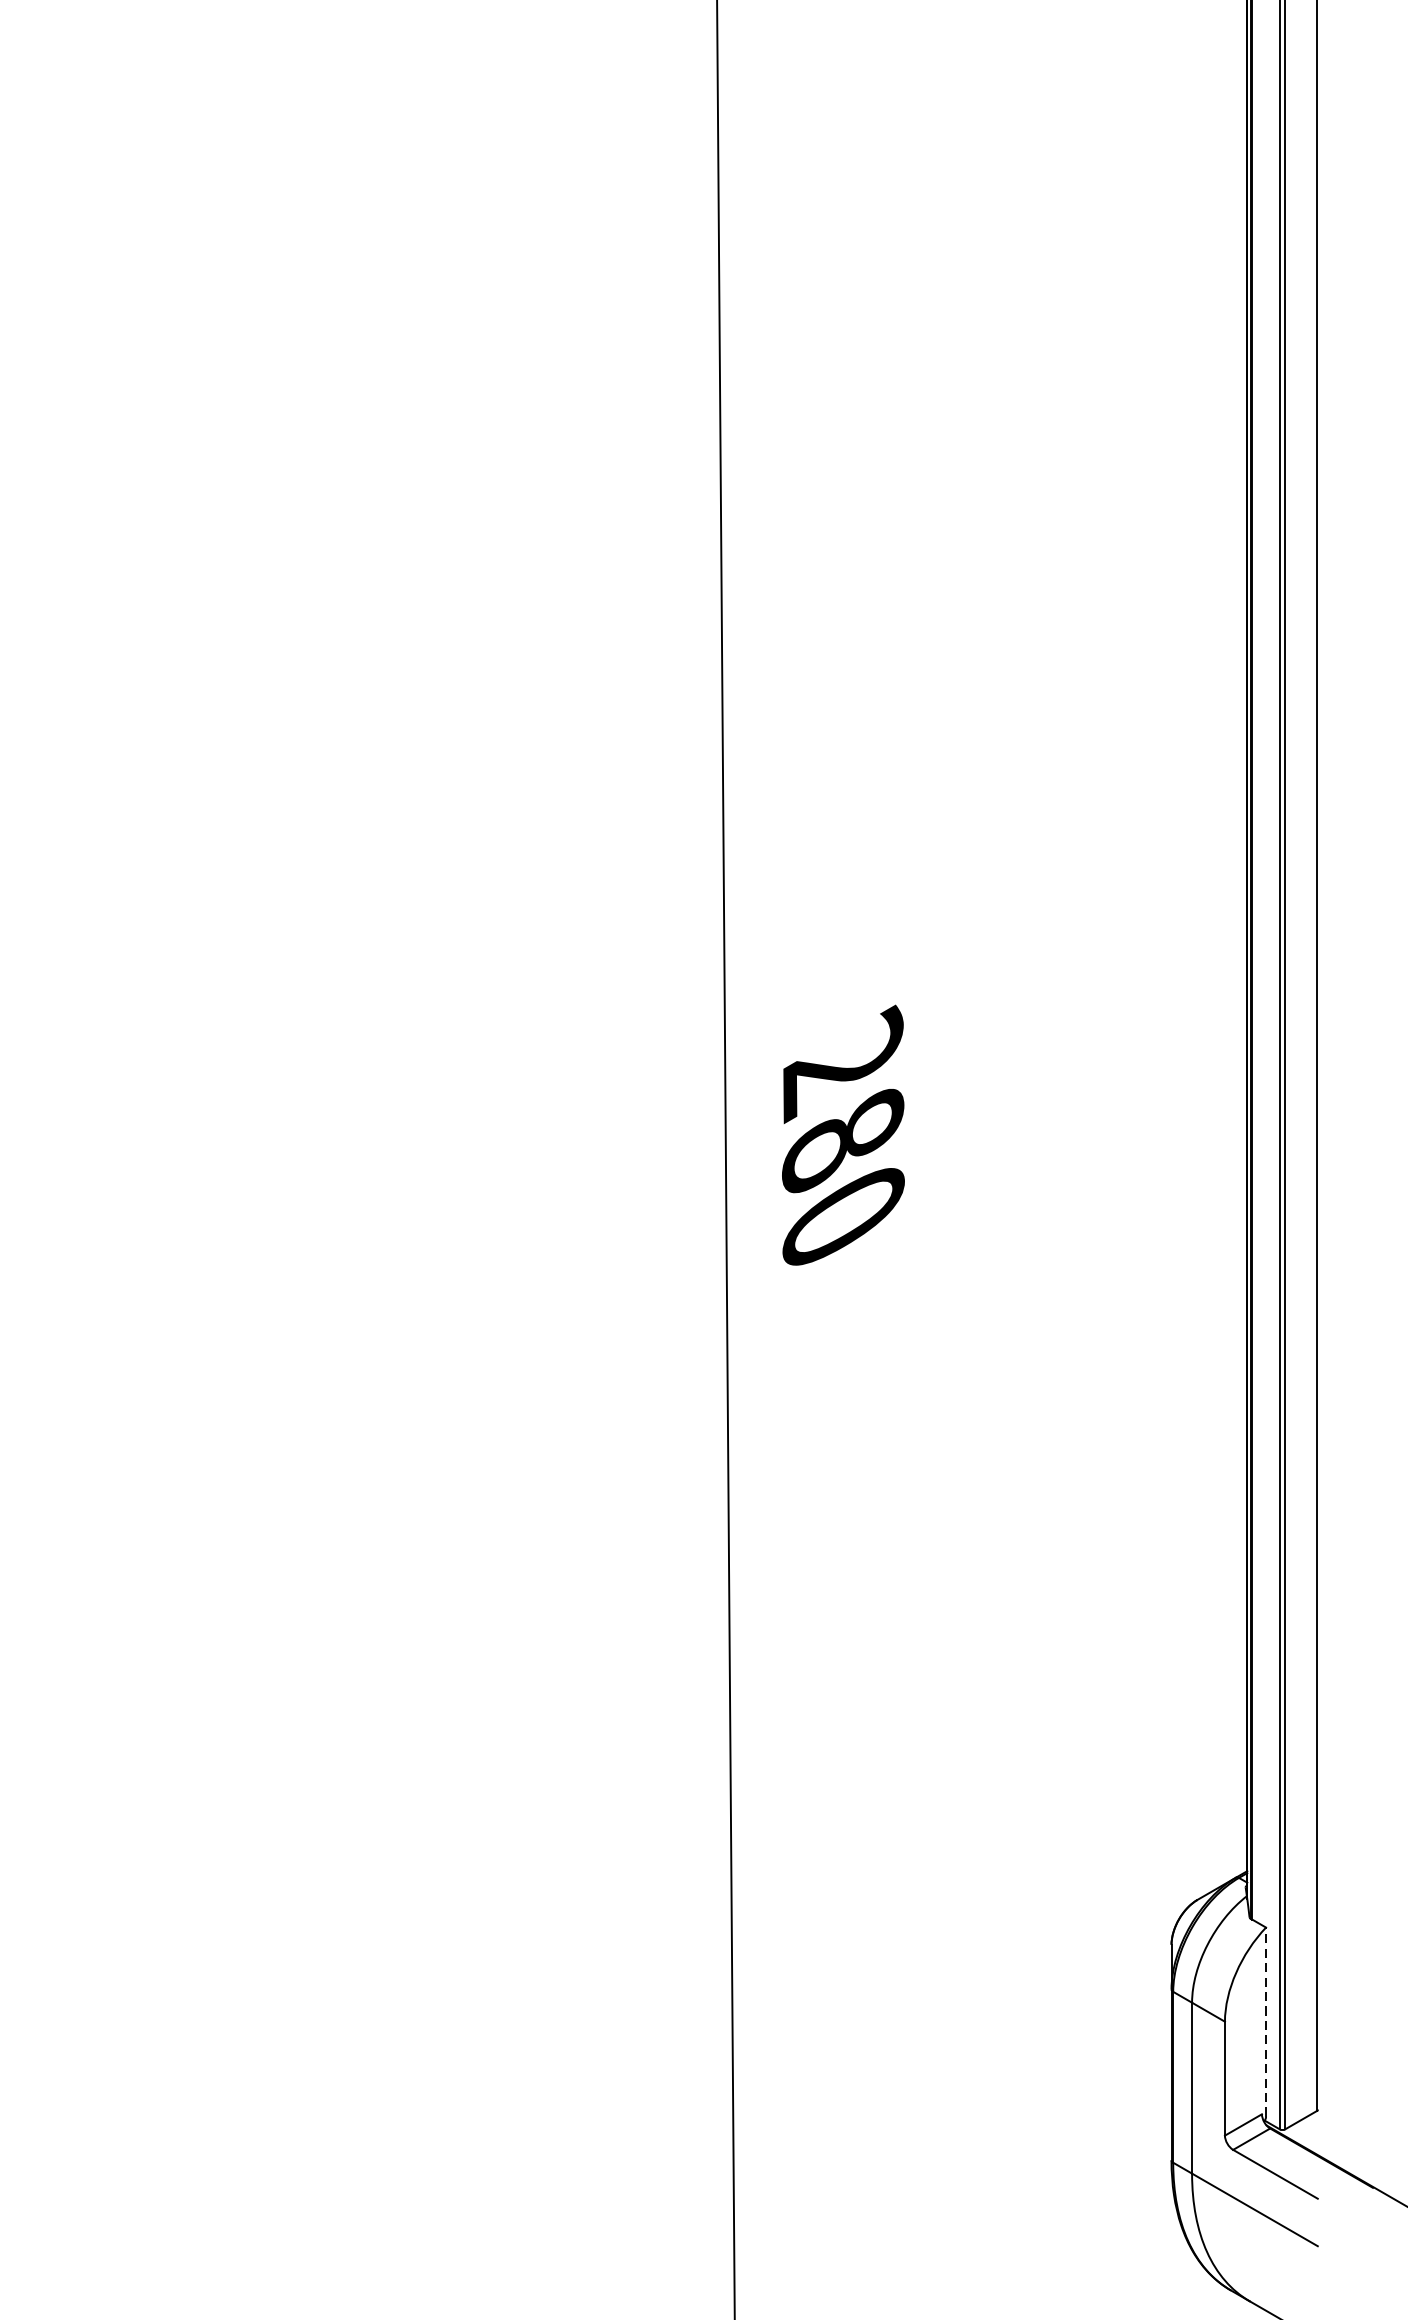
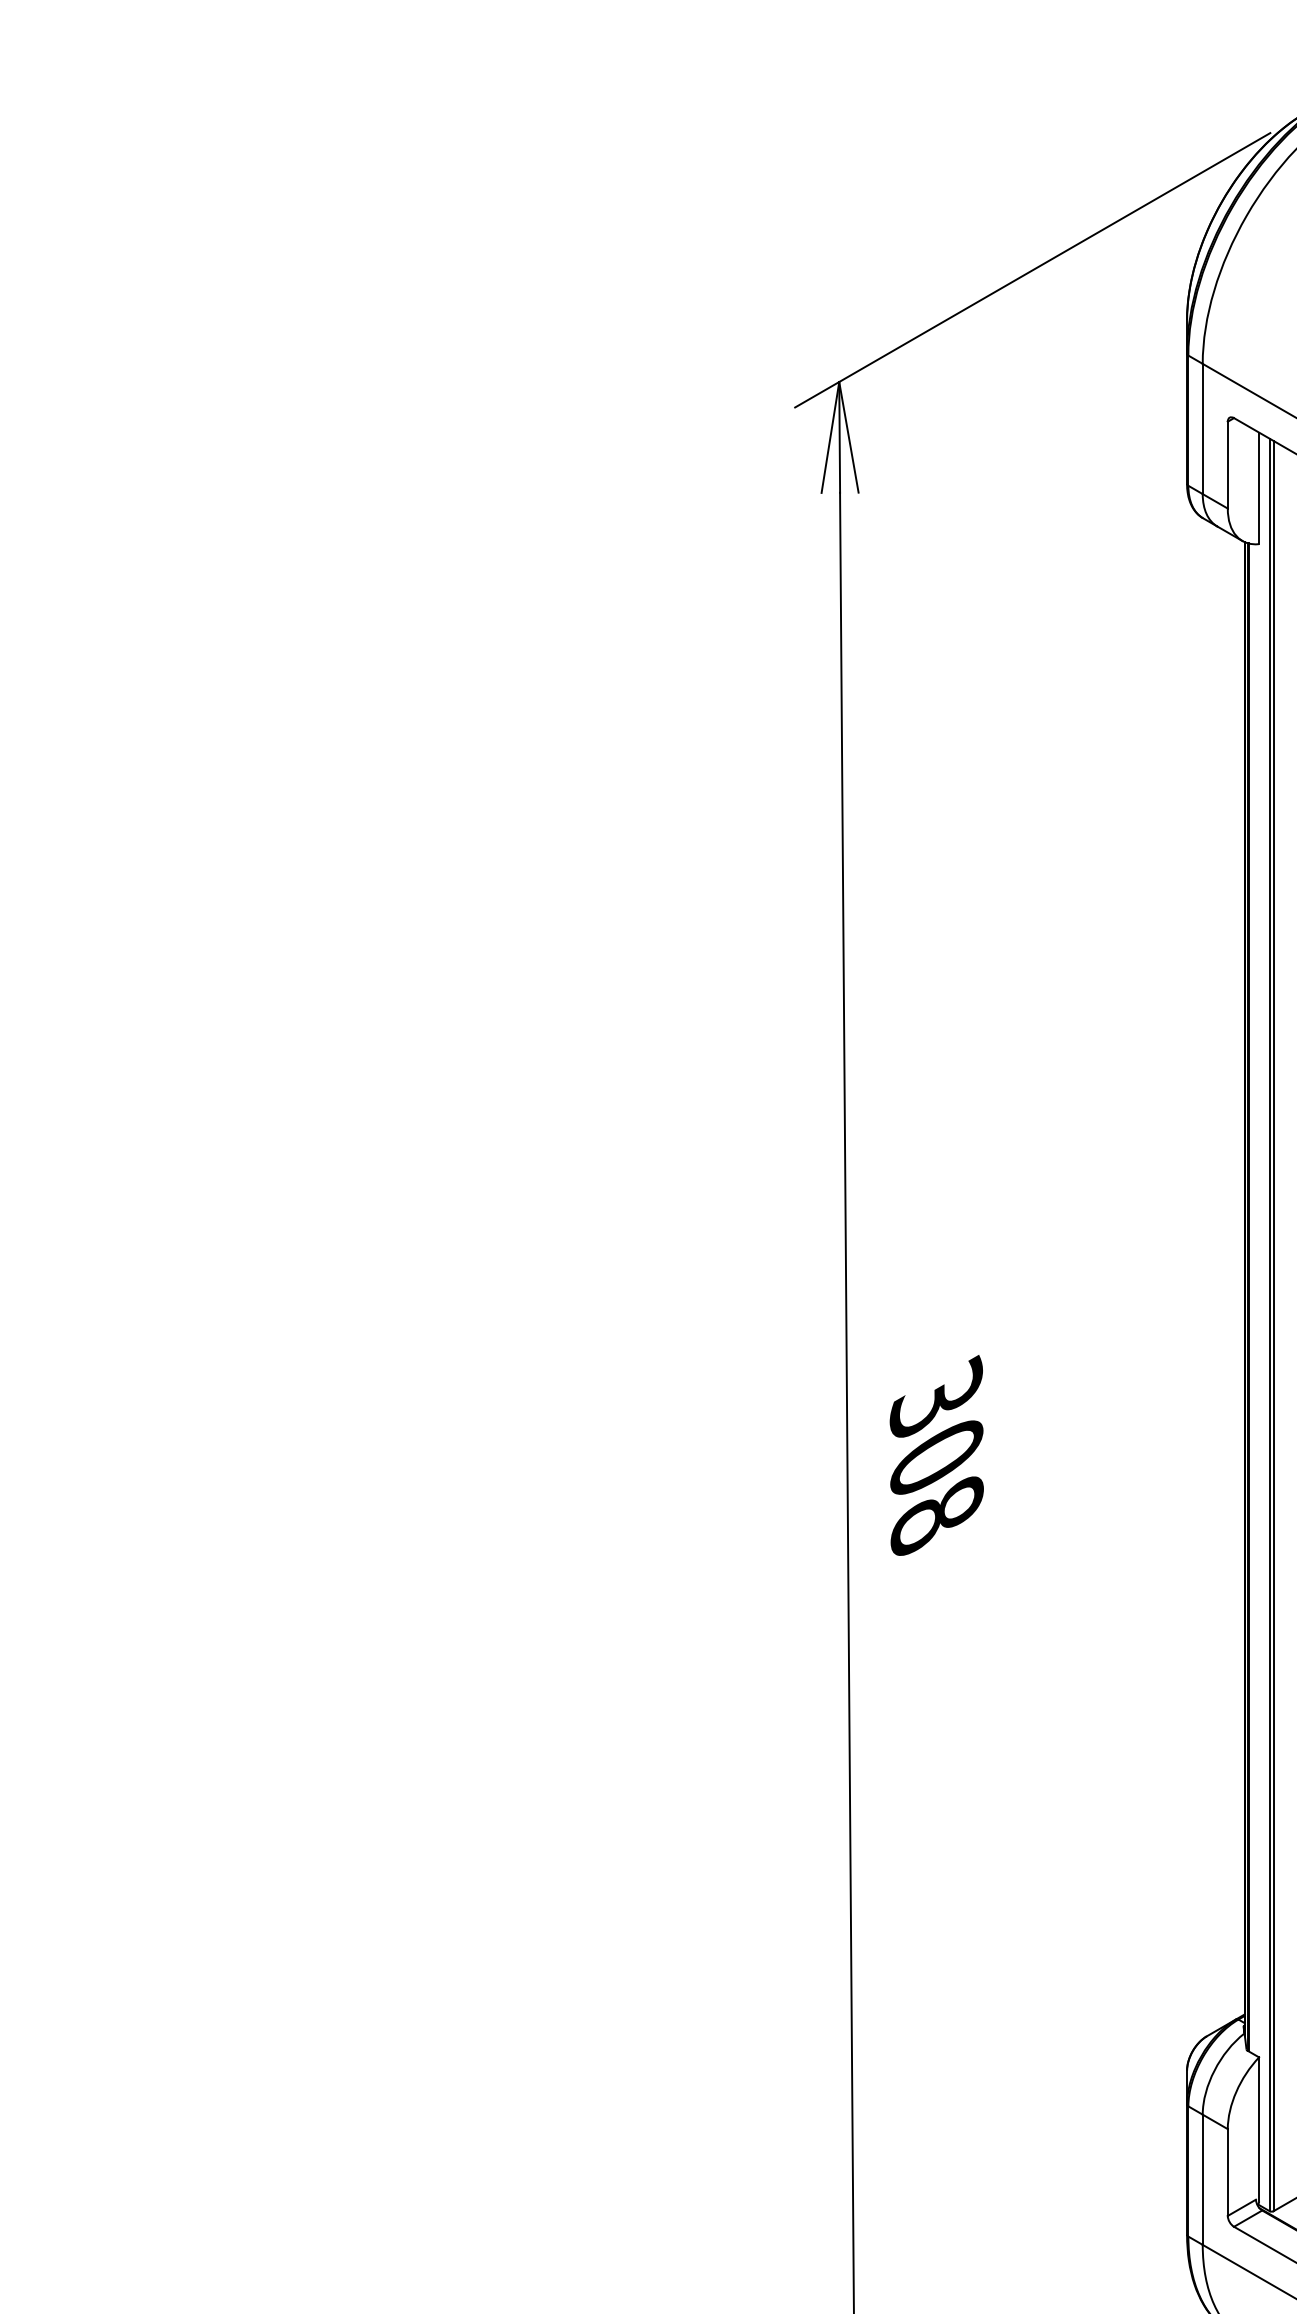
text: (842, 1136) -> (936, 1454), 280 -> 308
line: (1266, 2020) -> (1259, 2128), dashed -> solid

